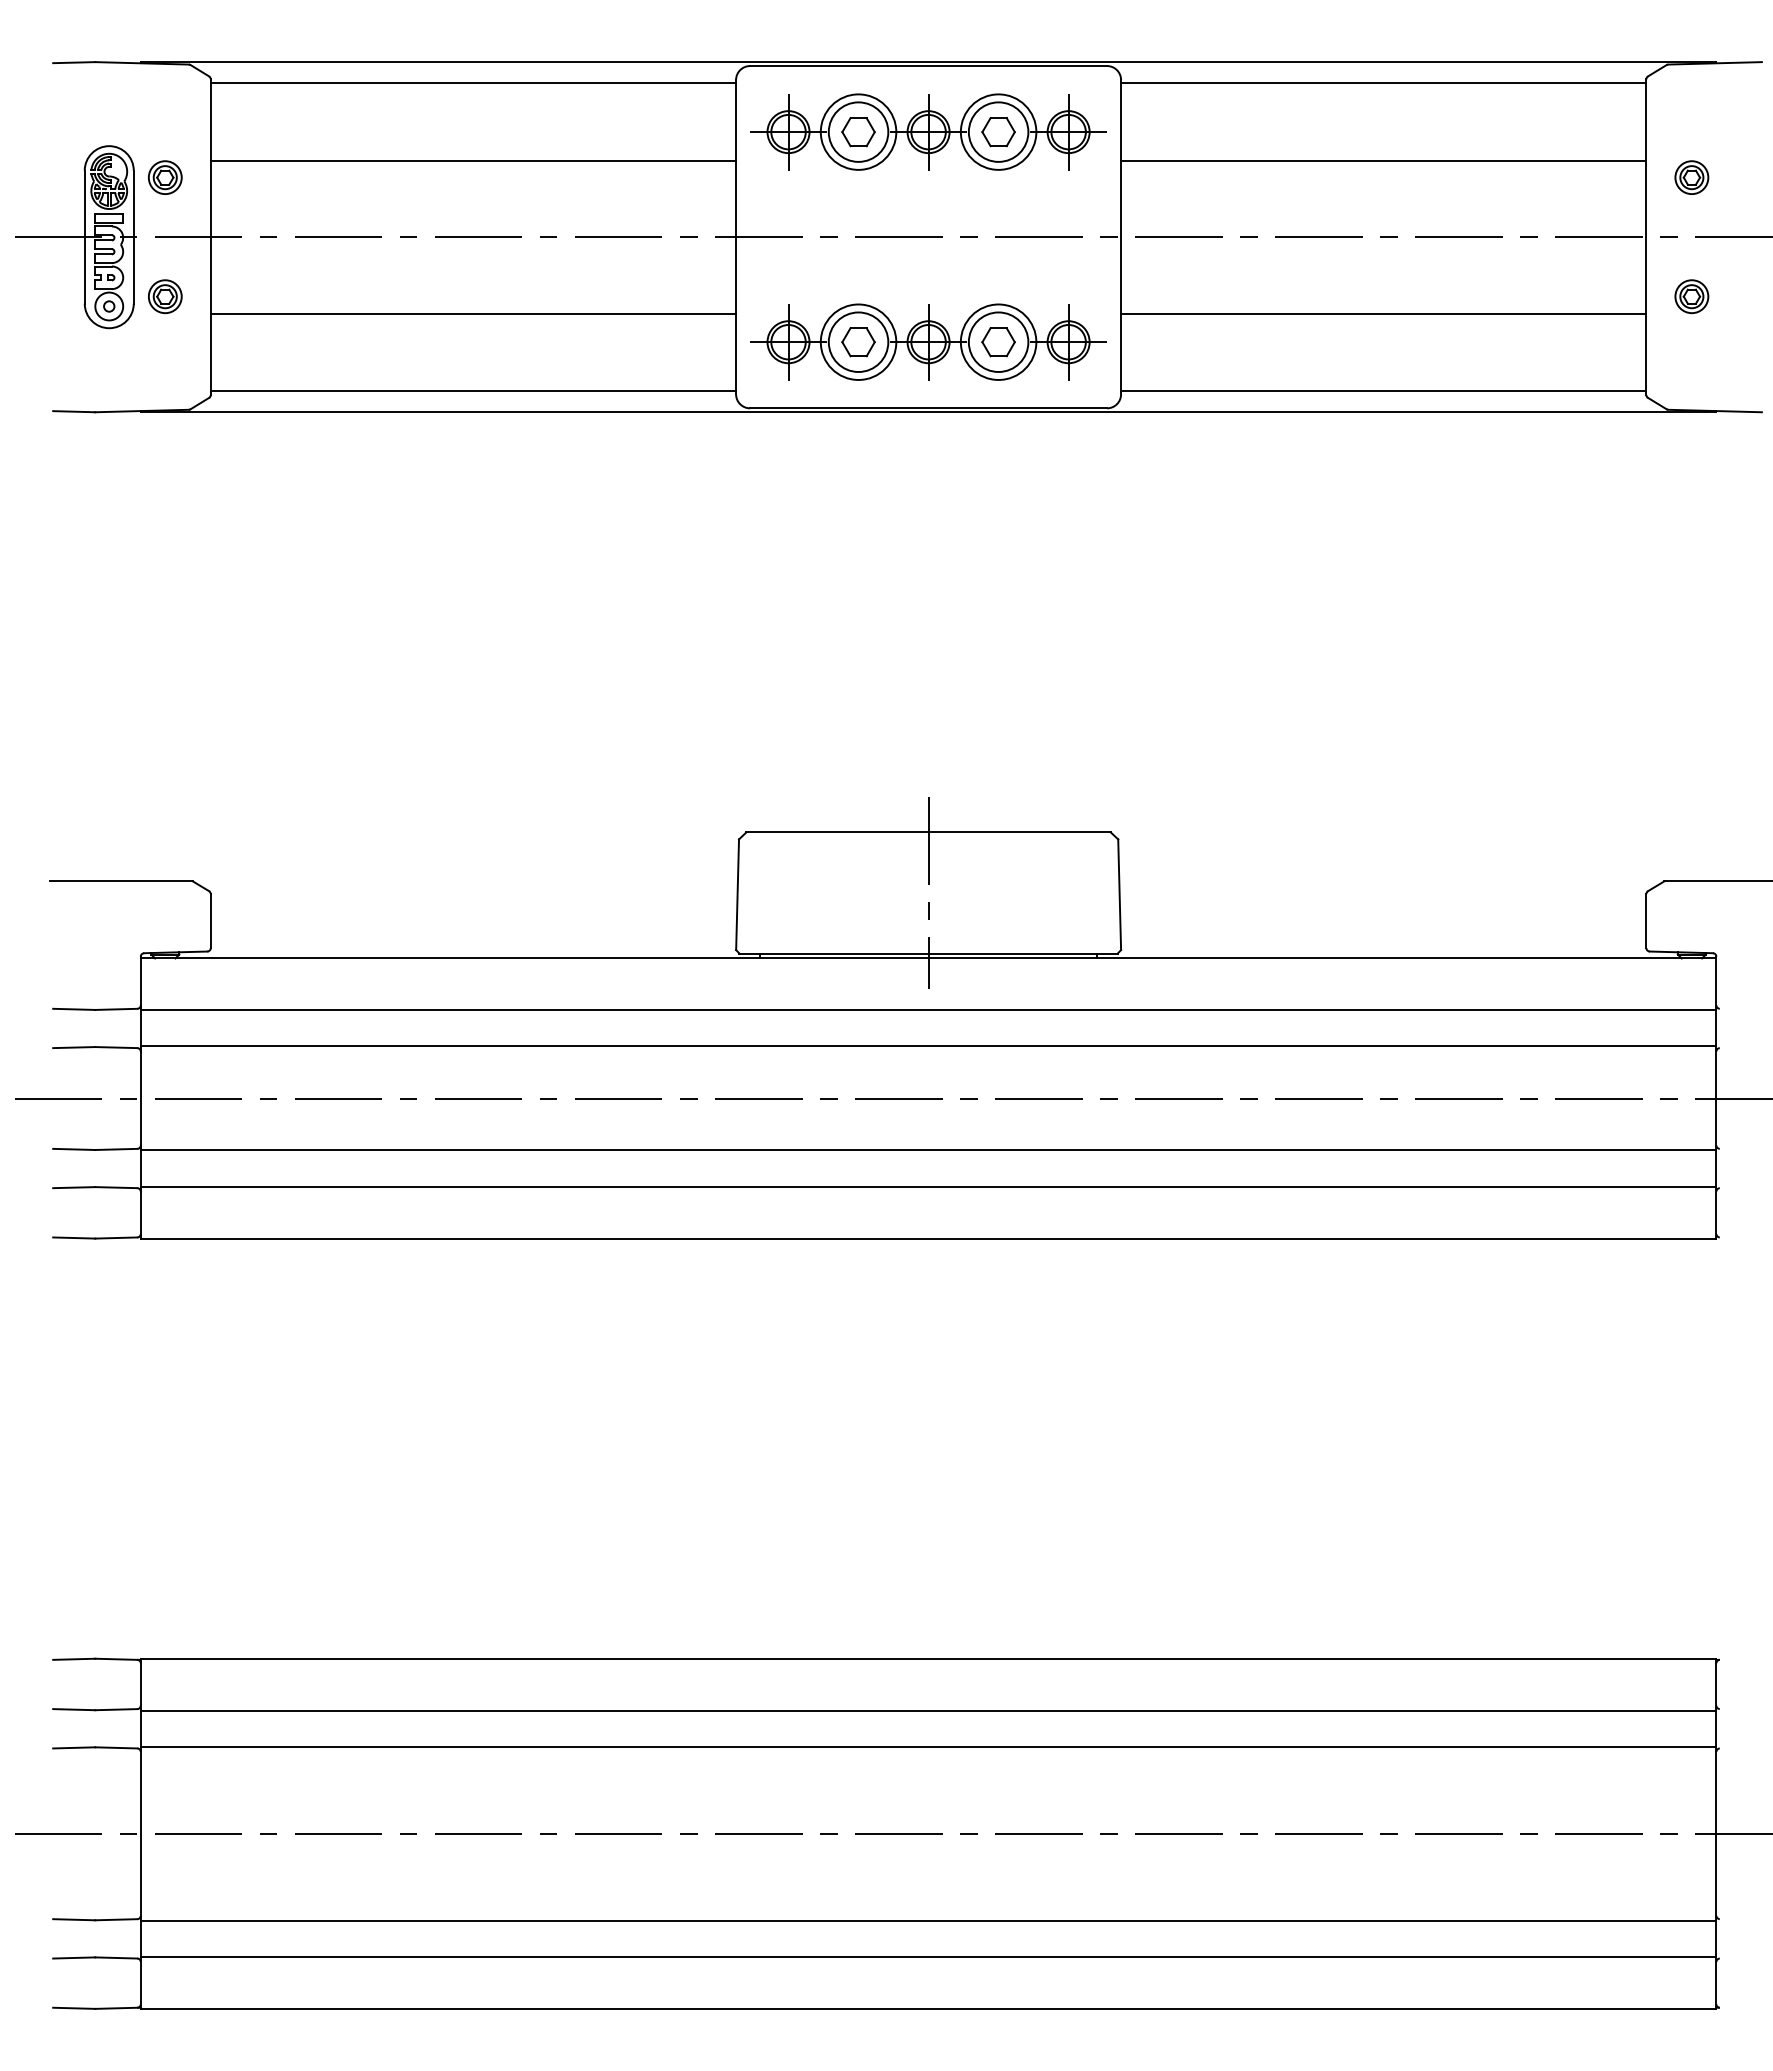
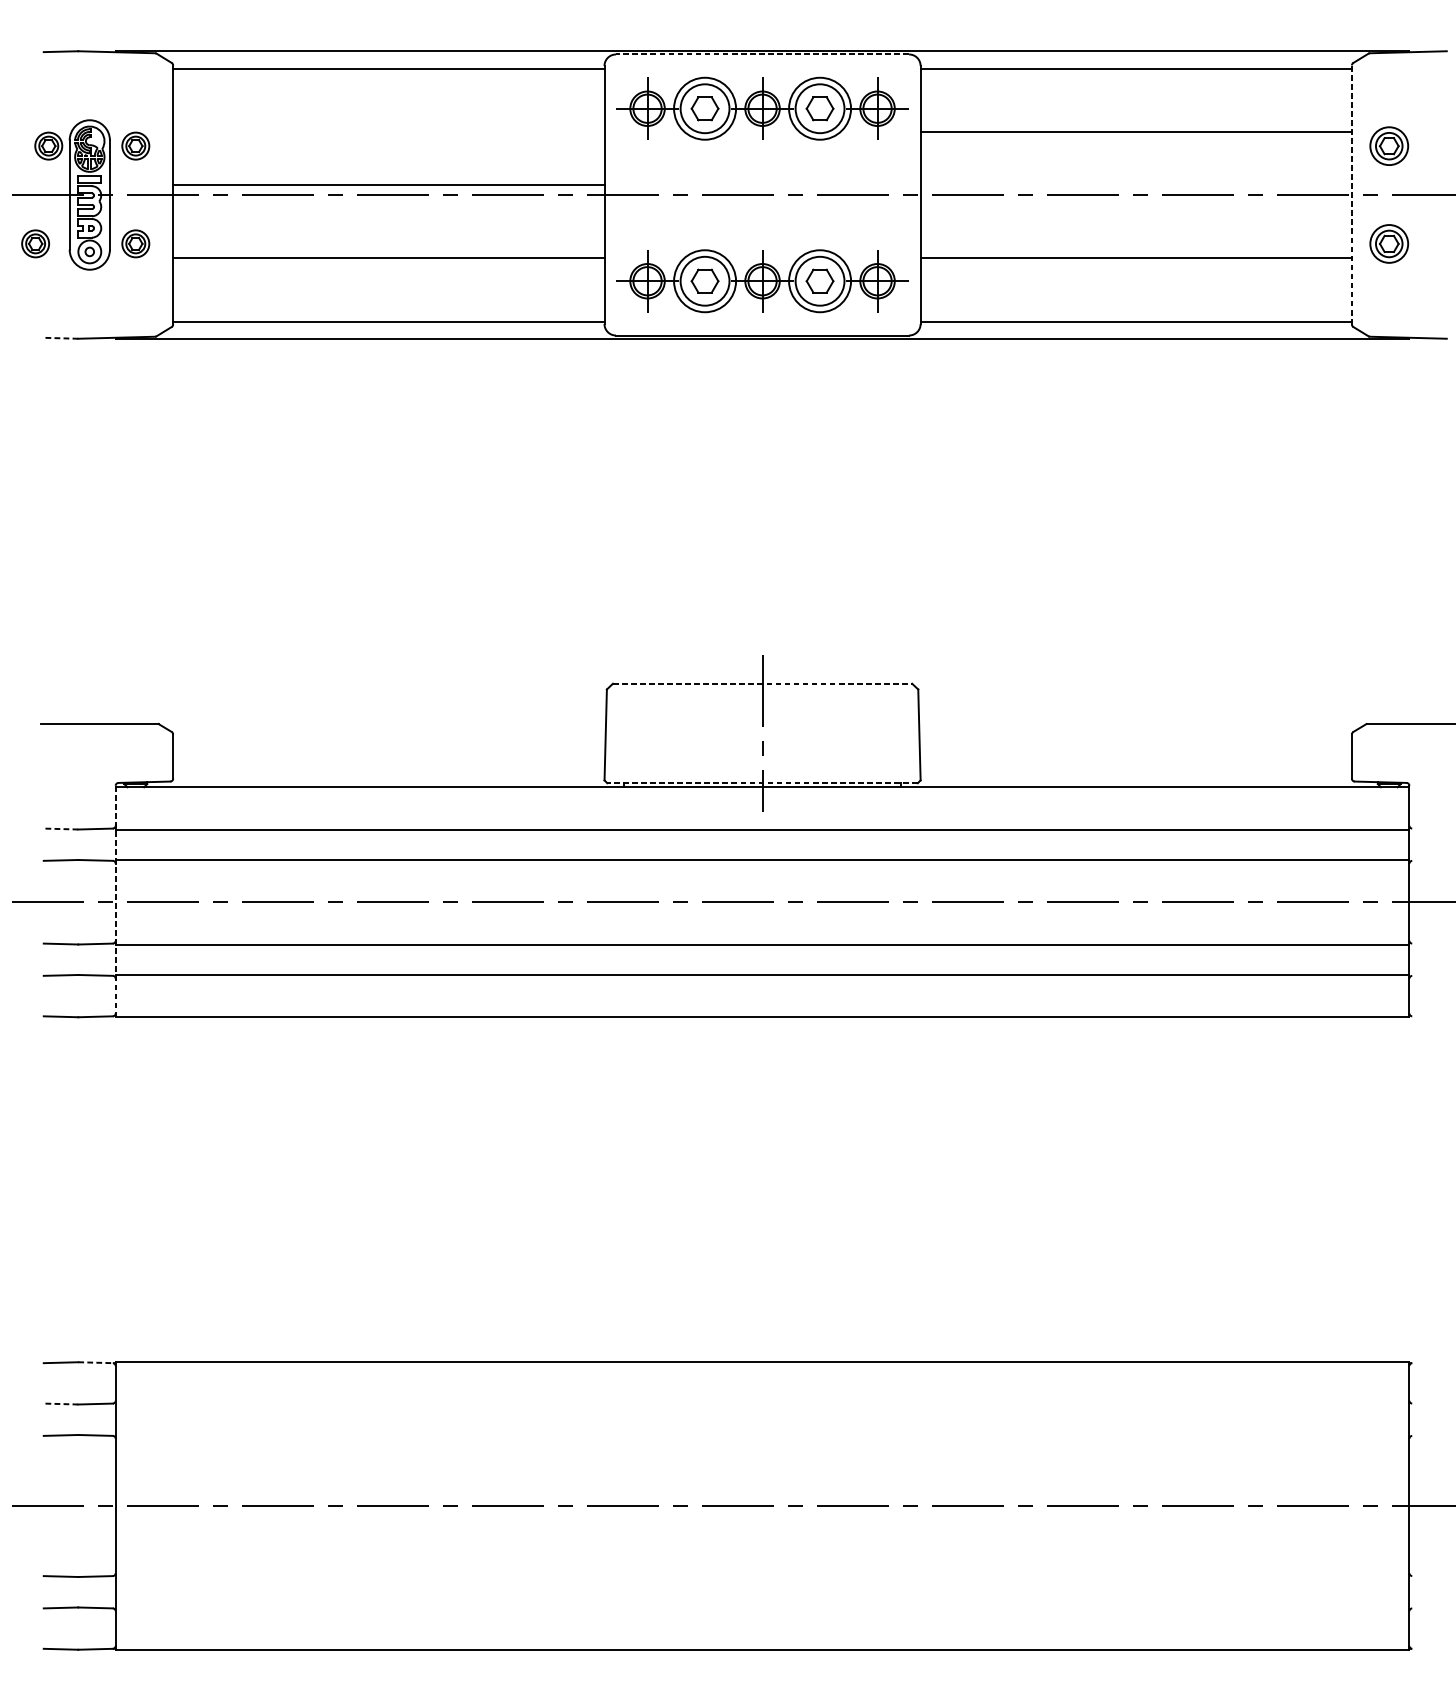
line: (928, 66) -> (762, 54), solid -> dashed
line: (473, 160) -> (388, 184), moved
part: (59, 177) -> (48, 145), added
part: (1691, 177) -> (1388, 145), size x1.4
line: (1646, 237) -> (1352, 195), solid -> dashed
part: (43, 296) -> (35, 243), added
part: (1691, 296) -> (1388, 243), size x1.4
line: (73, 411) -> (60, 338), solid -> dashed
line: (929, 832) -> (763, 683), solid -> dashed
line: (928, 953) -> (762, 783), solid -> dashed
line: (73, 1009) -> (60, 829), solid -> dashed
line: (140, 1097) -> (115, 901), solid -> dashed
line: (116, 1659) -> (95, 1362), solid -> dashed
line: (73, 1709) -> (60, 1403), solid -> dashed
line: (928, 1710) -> (762, 1404), removed
line: (928, 1746) -> (762, 1434), removed
line: (928, 1920) -> (762, 1577), removed
line: (928, 1956) -> (762, 1606), removed

